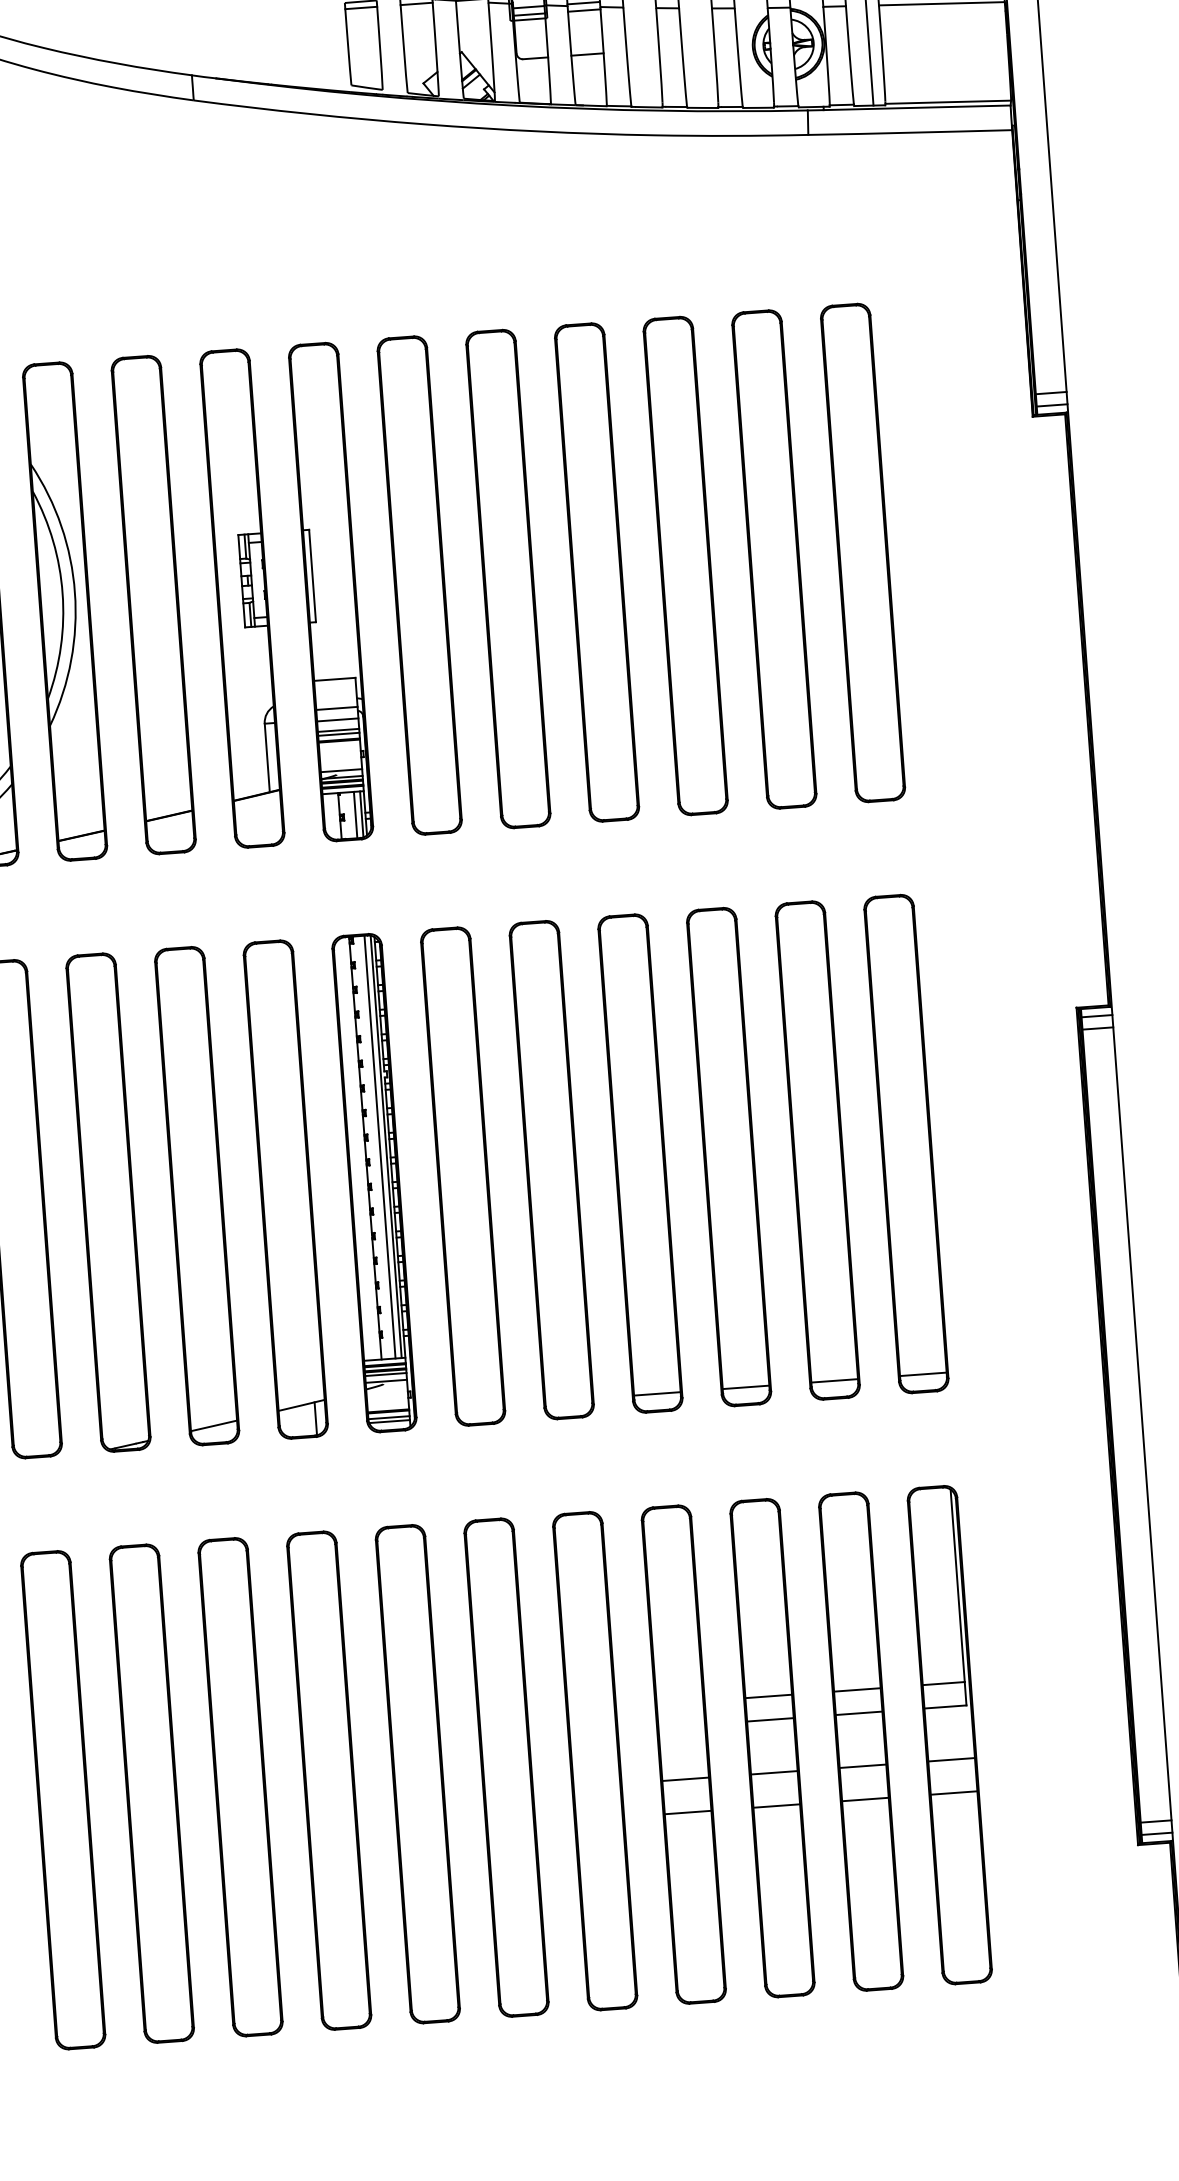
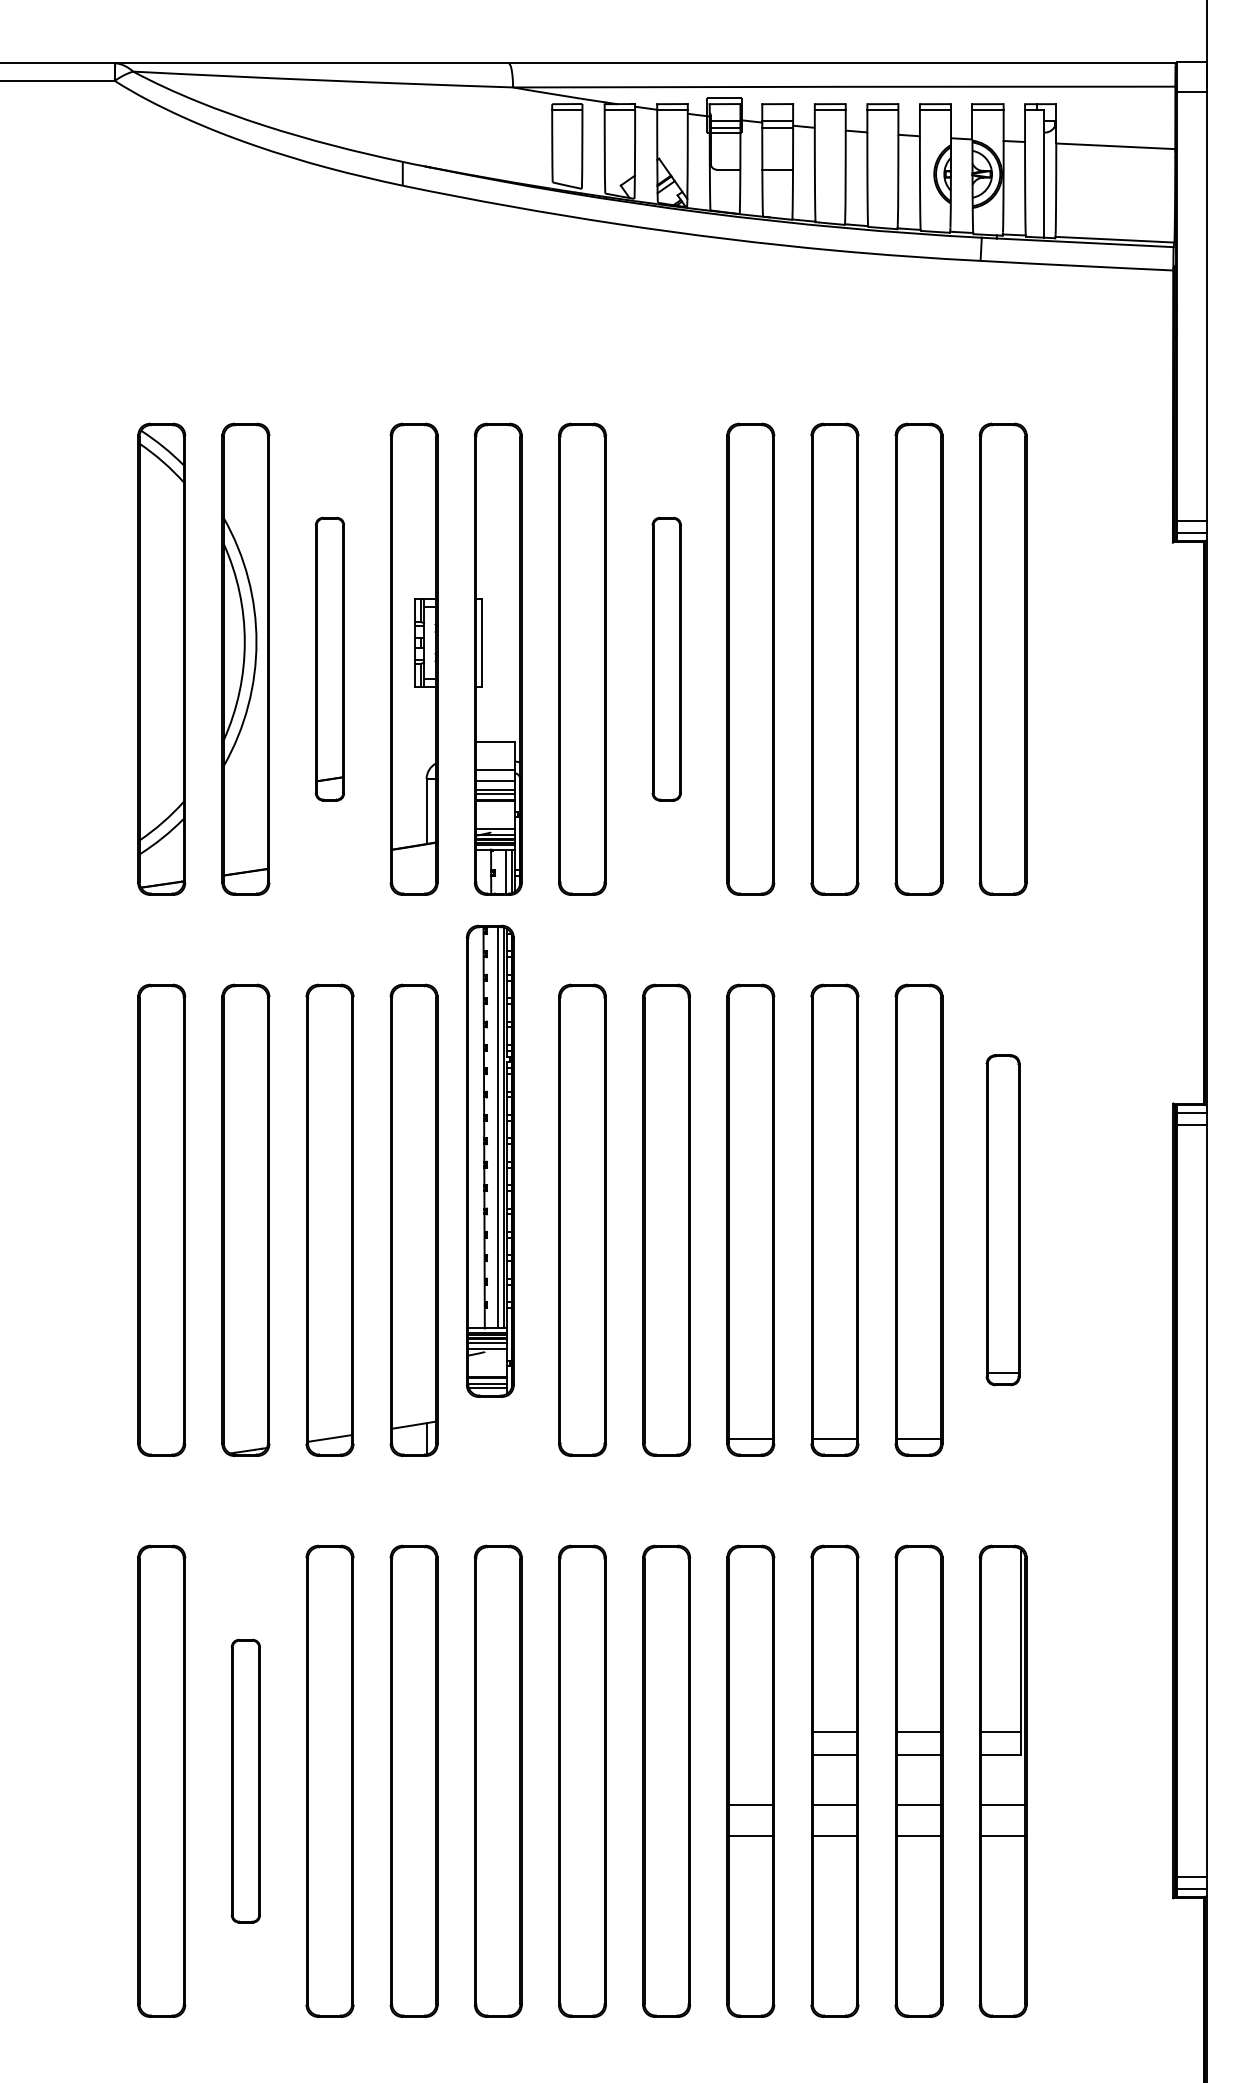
part: (508, 578) -> (666, 658), size x0.6
part: (153, 604) -> (329, 658), size x0.6
part: (905, 1143) -> (1002, 1219), size x0.7
part: (373, 1182) -> (489, 1160), moved
part: (151, 1792) -> (245, 1780), size x0.6

